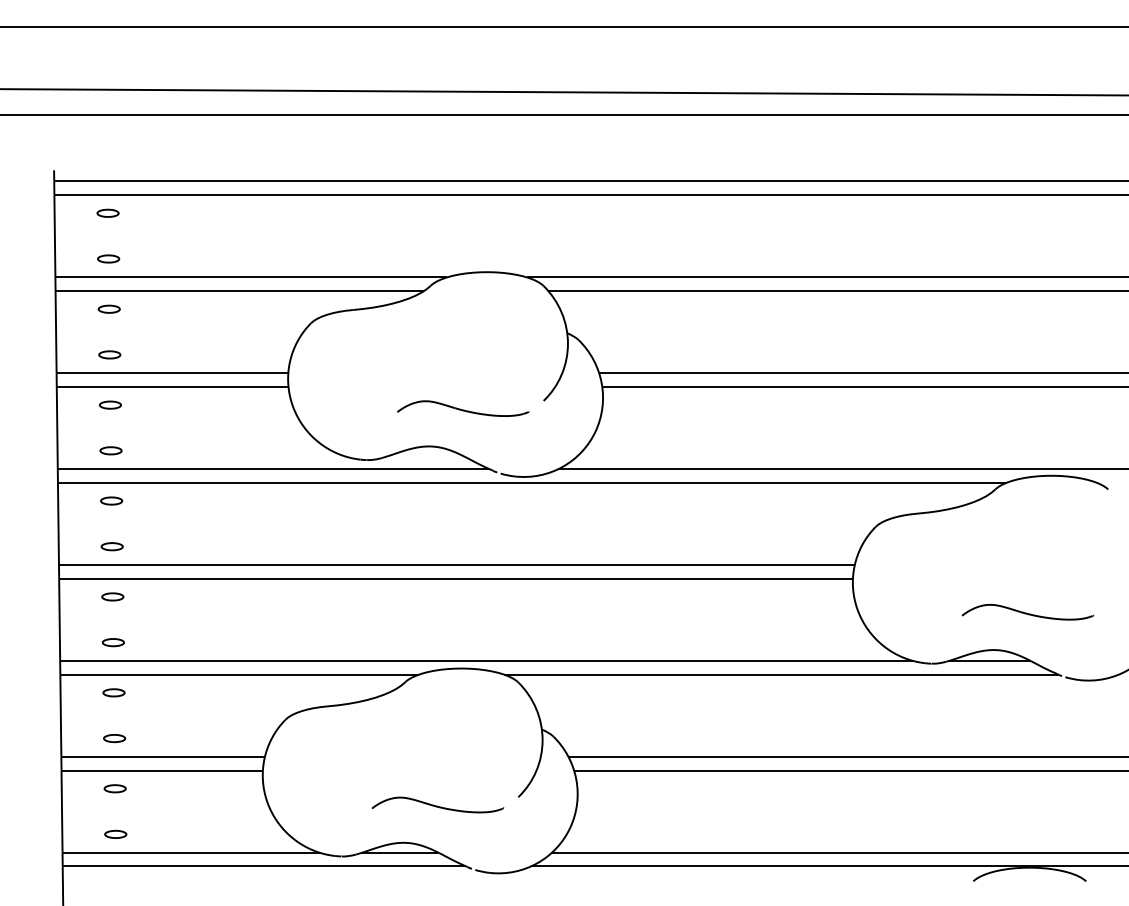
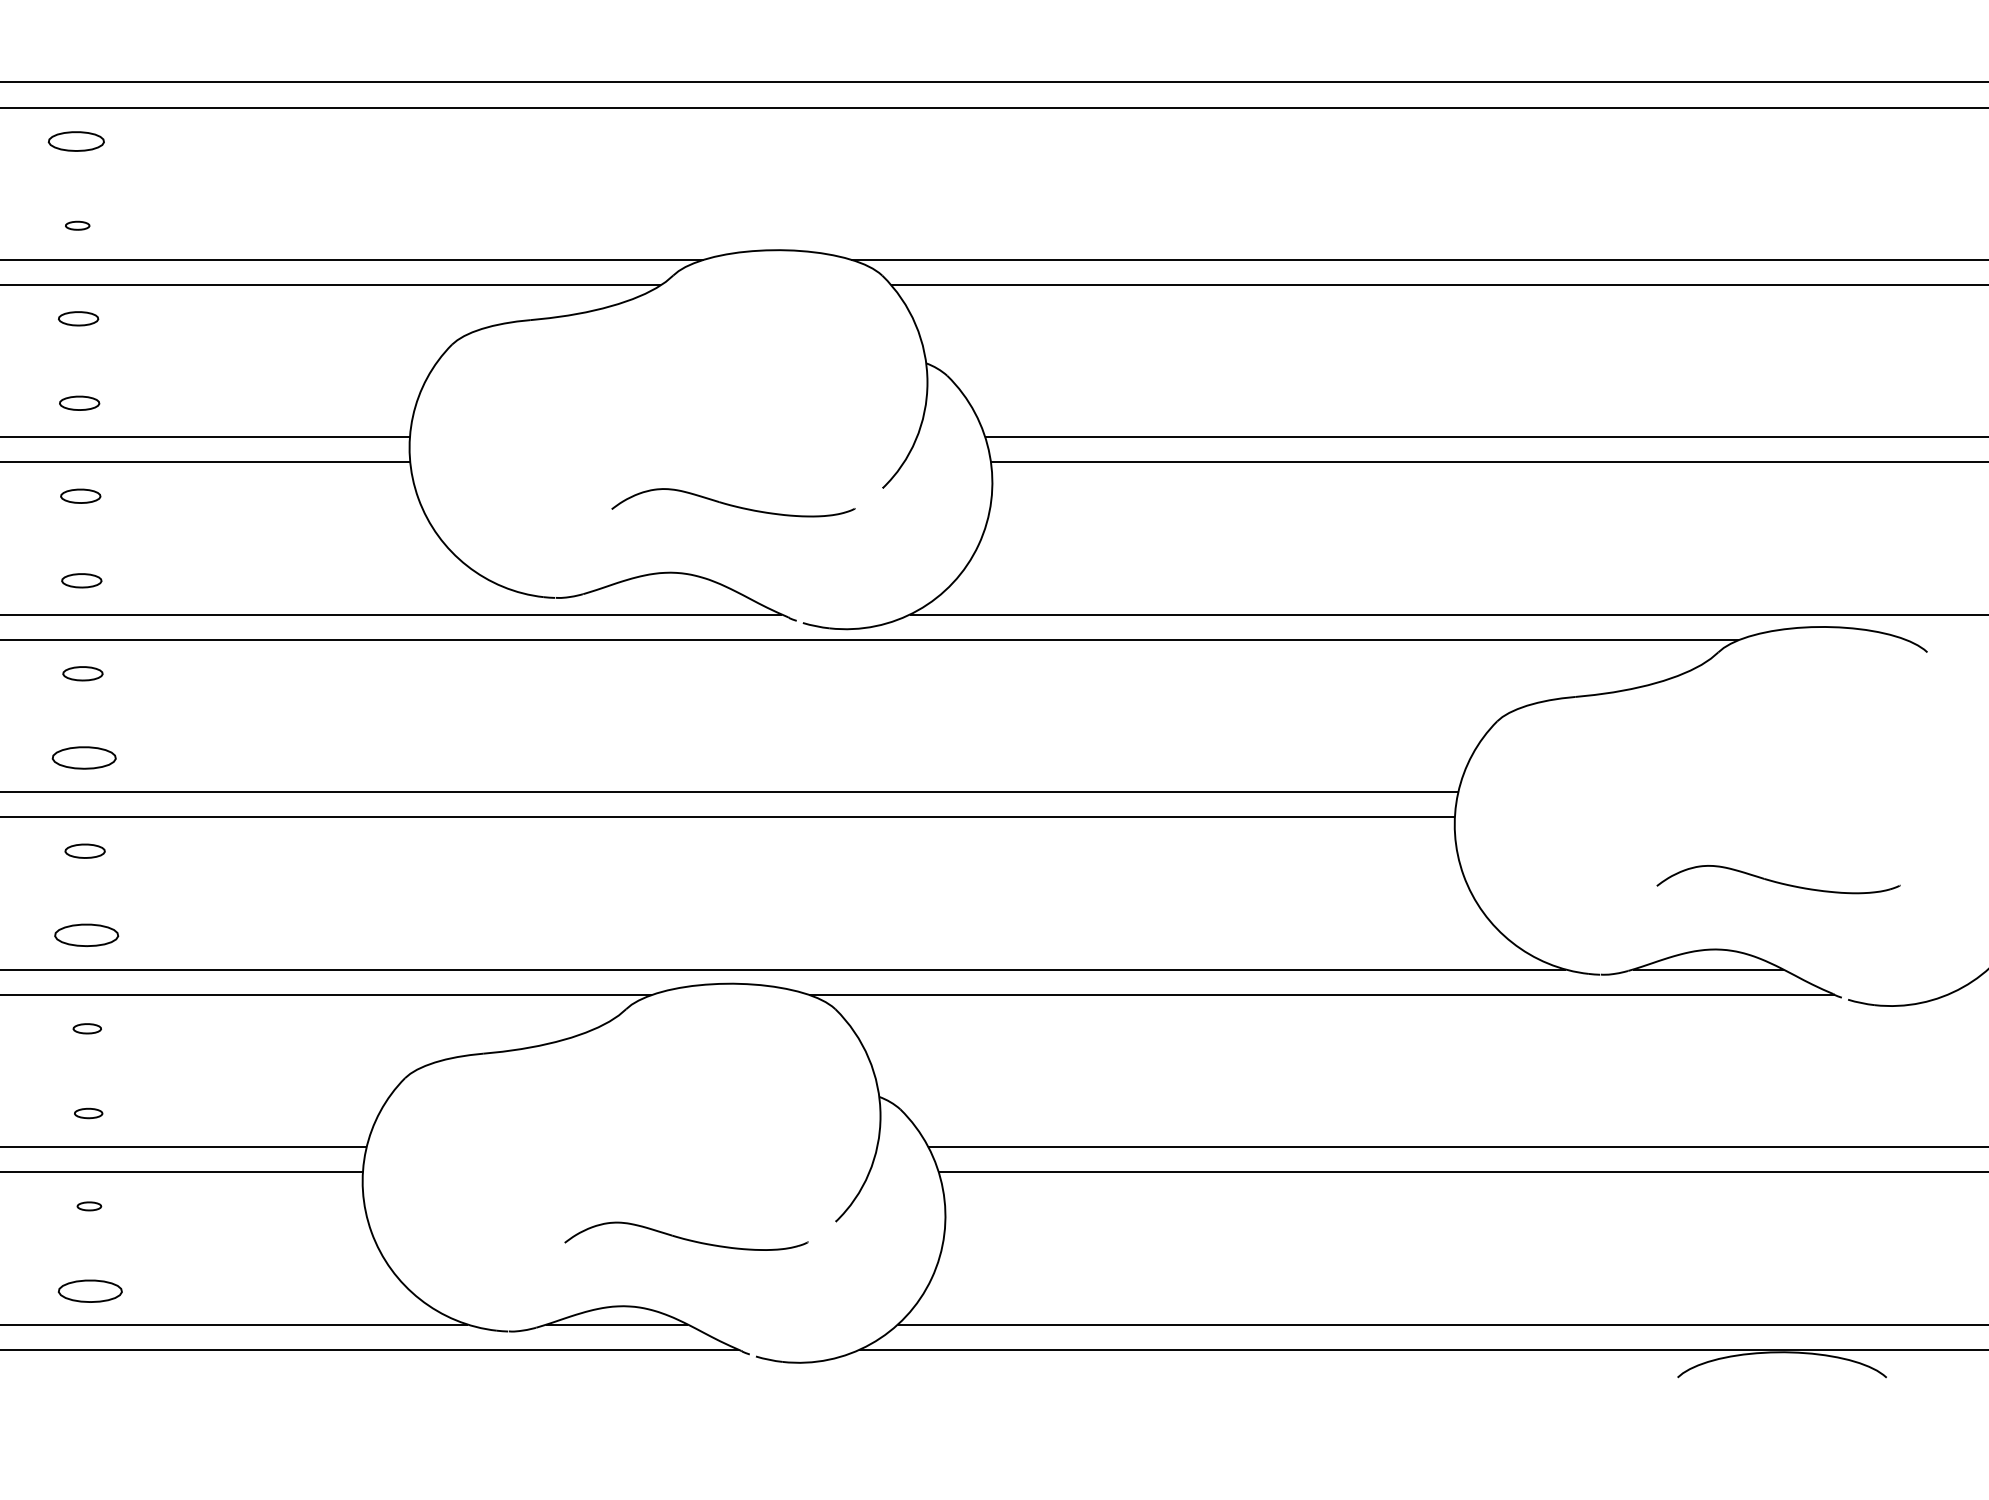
part: (107, 212) -> (75, 139), size x1.4
part: (108, 258) -> (77, 224), size x0.6
part: (111, 546) -> (82, 757), size x1.6
part: (112, 642) -> (84, 935), size x1.6
part: (113, 692) -> (86, 1028), size x0.7
part: (114, 738) -> (88, 1113), size x0.7
part: (114, 788) -> (88, 1205), size x0.6
part: (115, 833) -> (90, 1289), size x1.6

